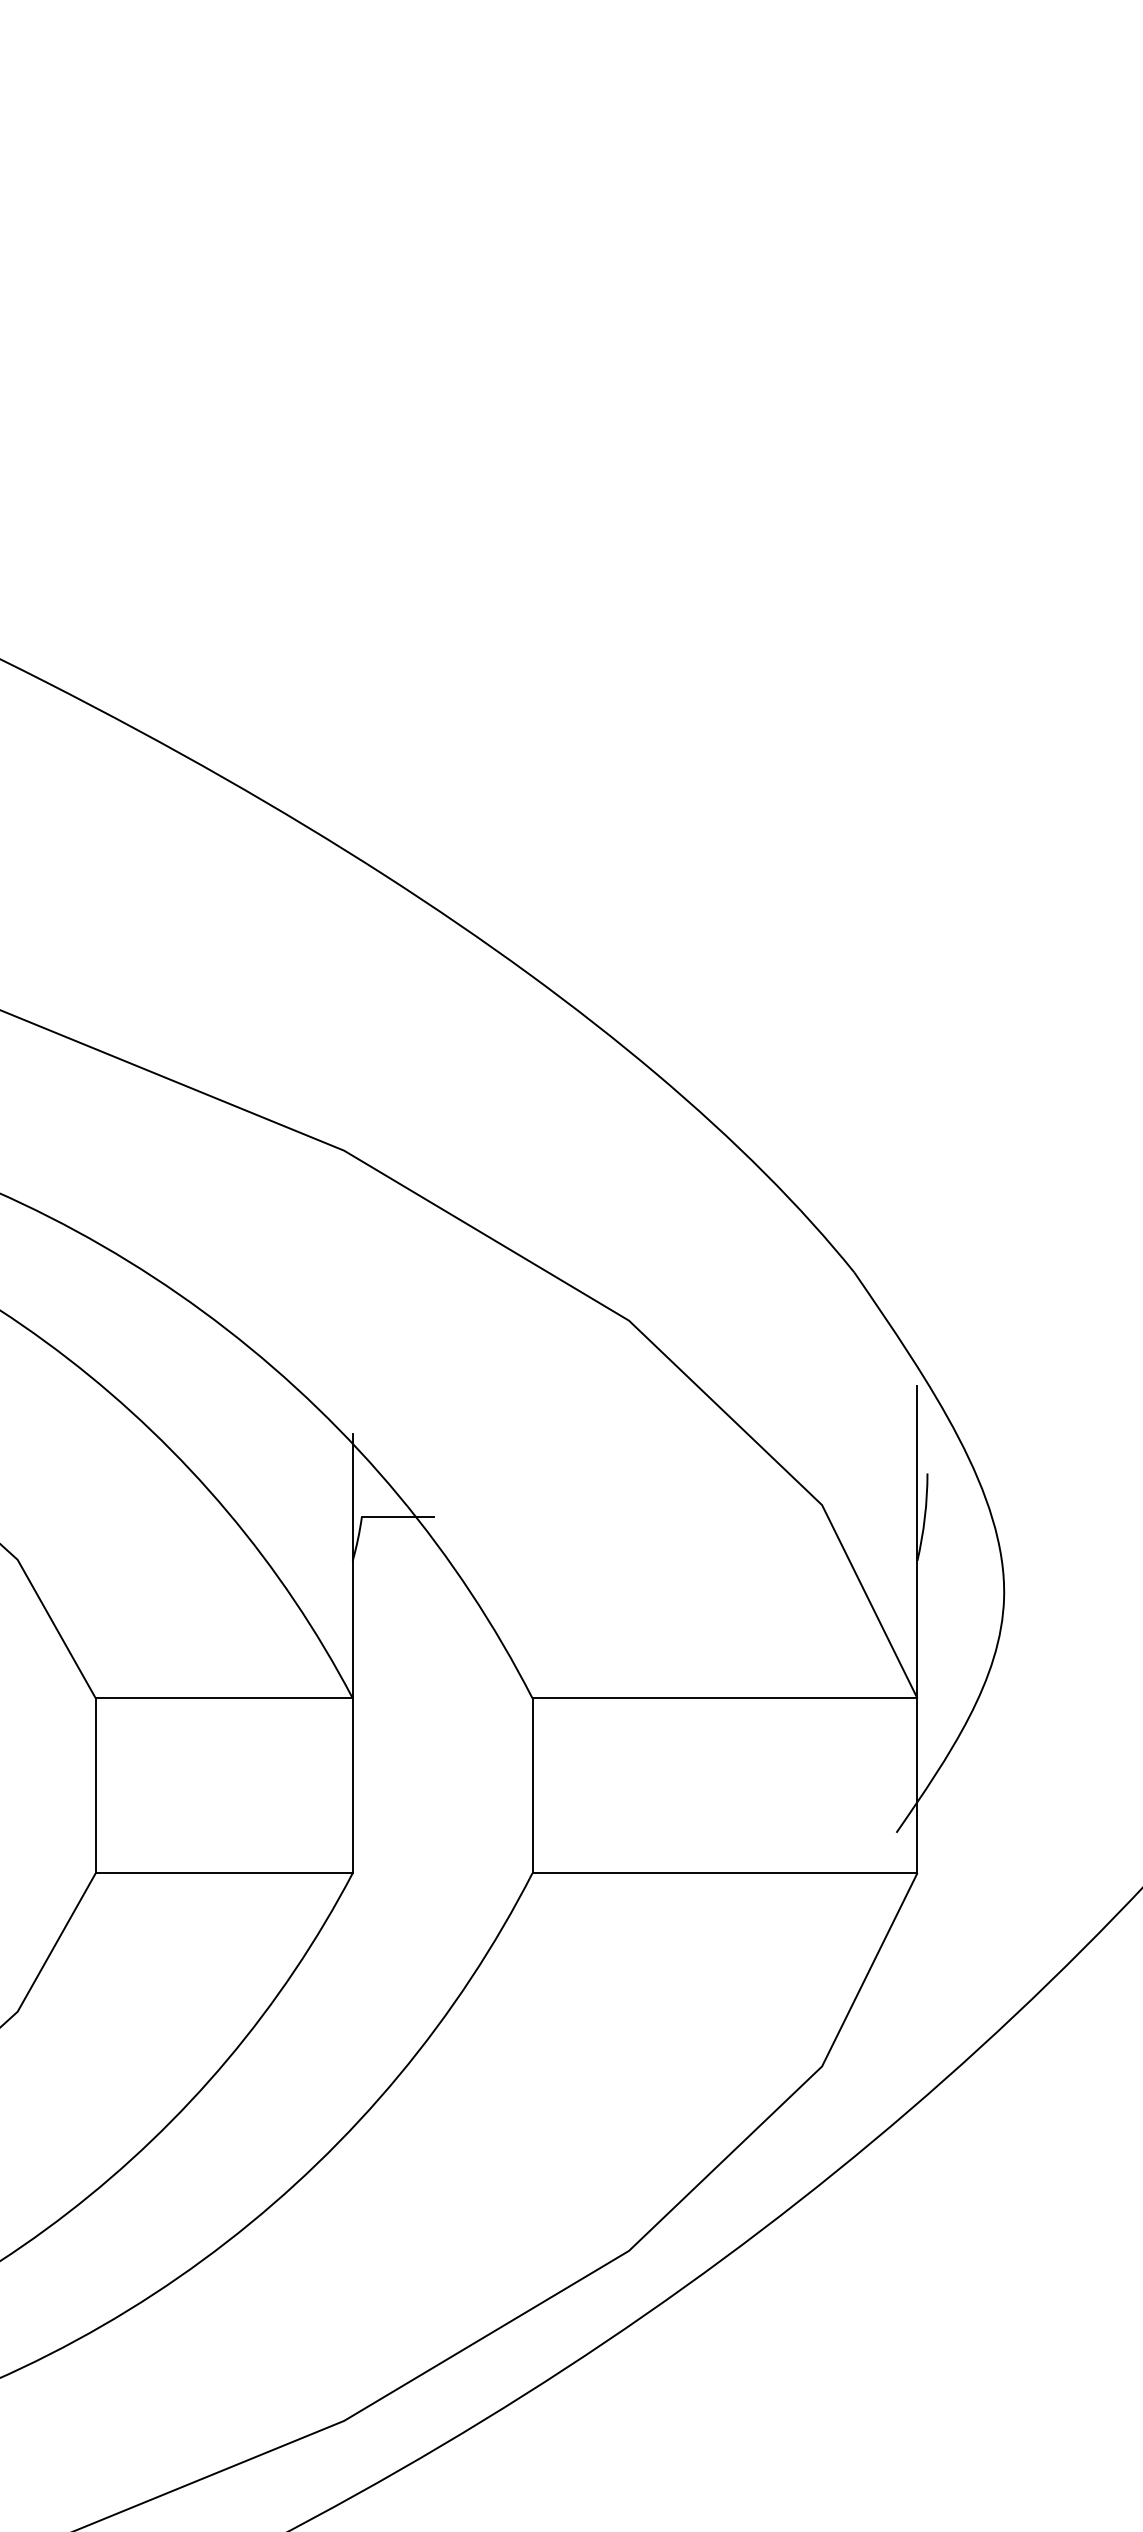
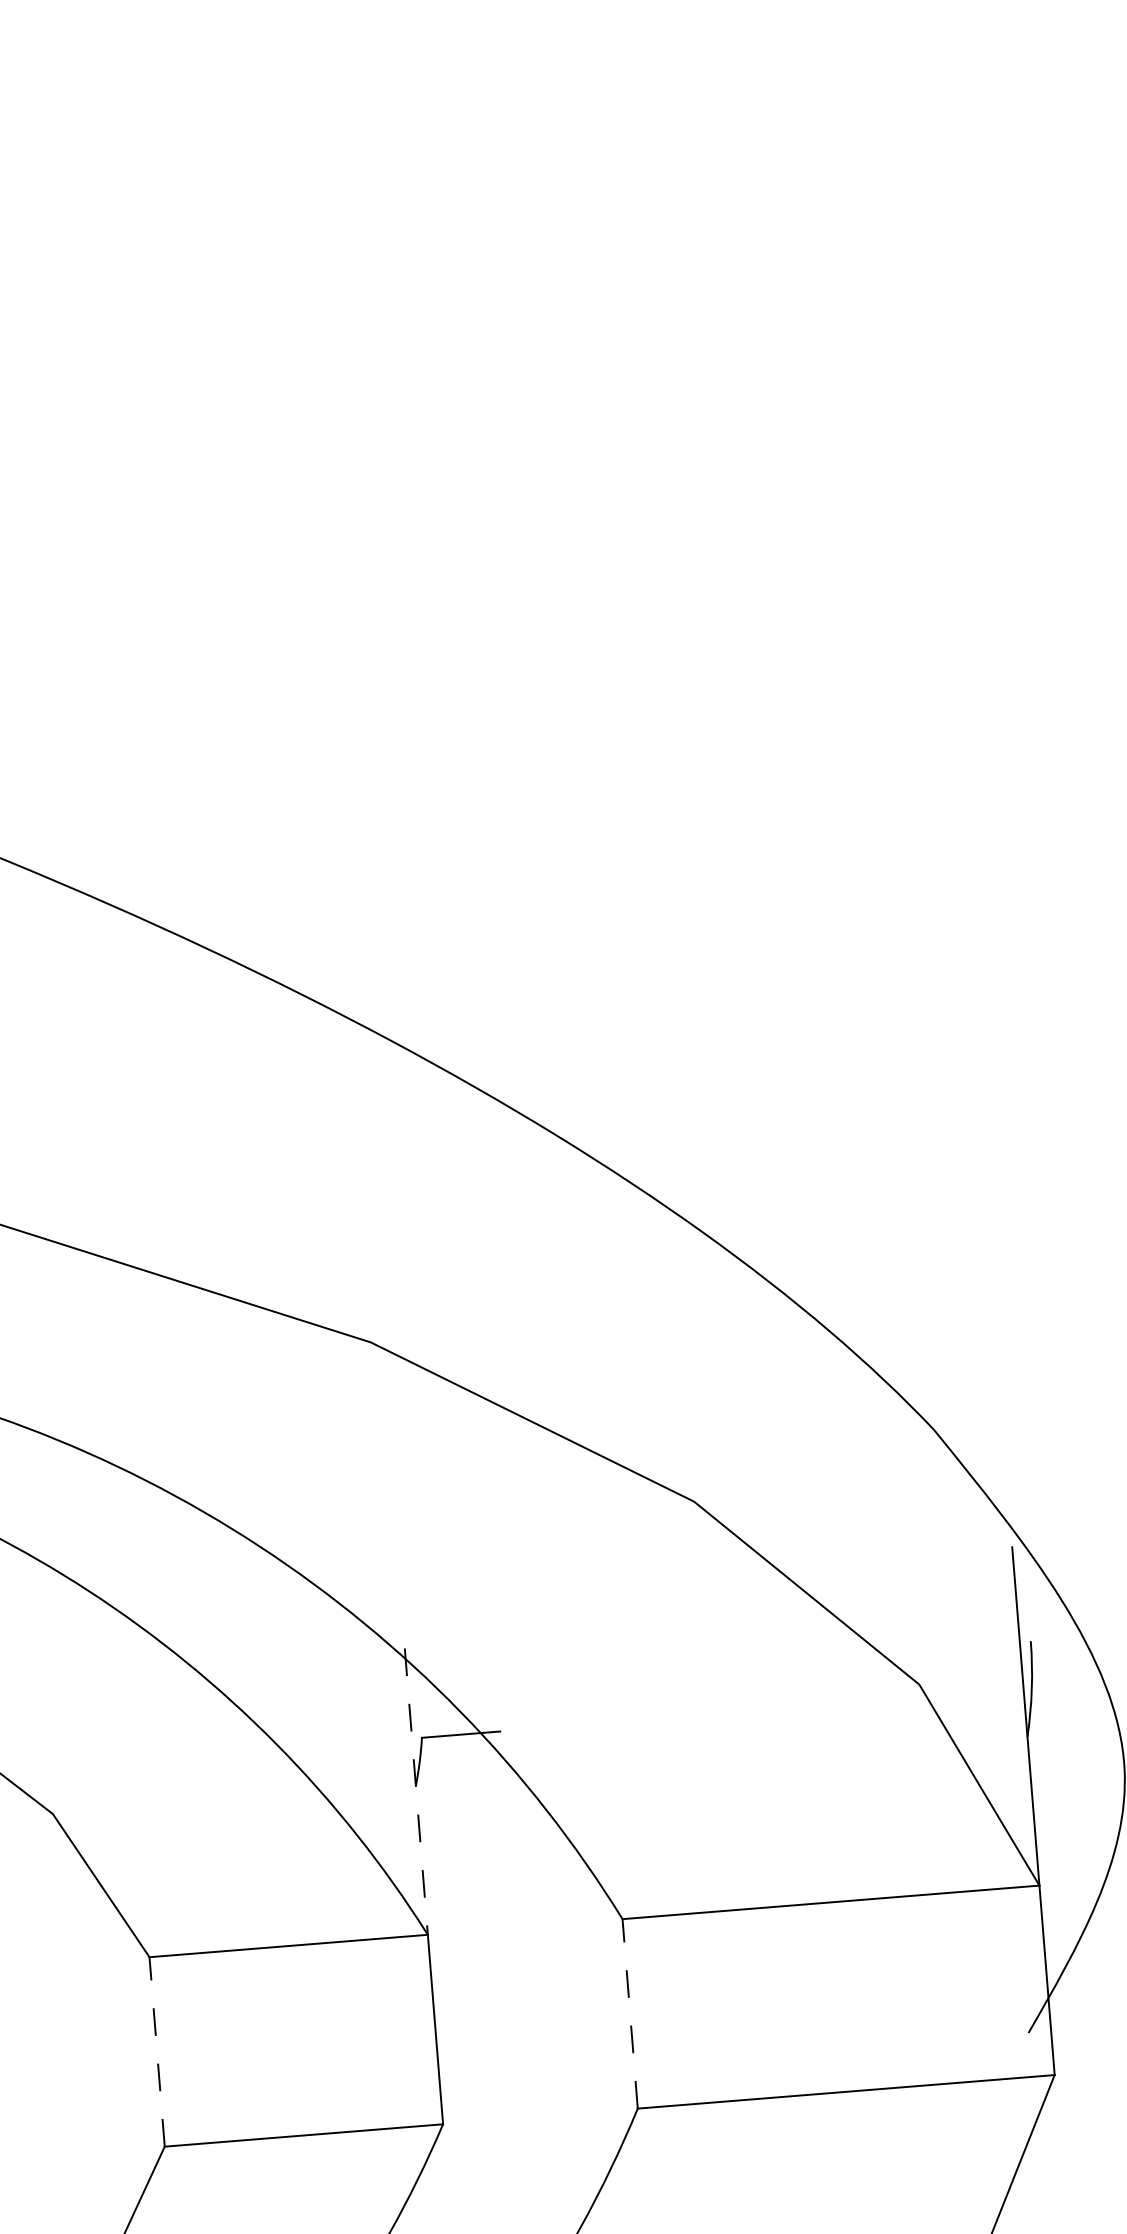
line: (352, 1566) -> (416, 1792), solid -> dashed
line: (95, 1785) -> (156, 2051), solid -> dashed
line: (532, 1785) -> (630, 2013), solid -> dashed

